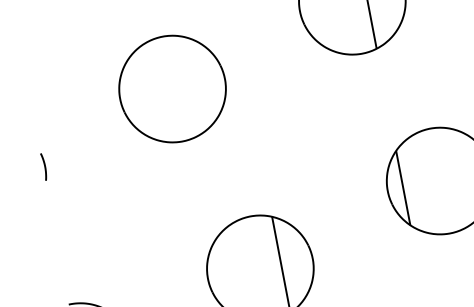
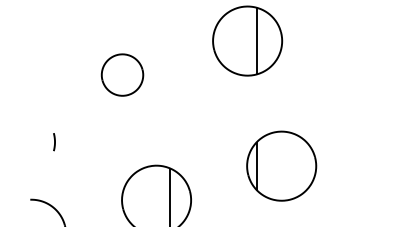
part: (172, 88) -> (122, 74), size x0.6
line: (44, 167) -> (54, 142), moved

